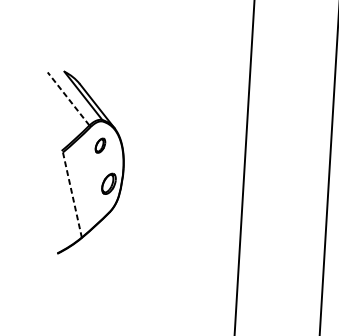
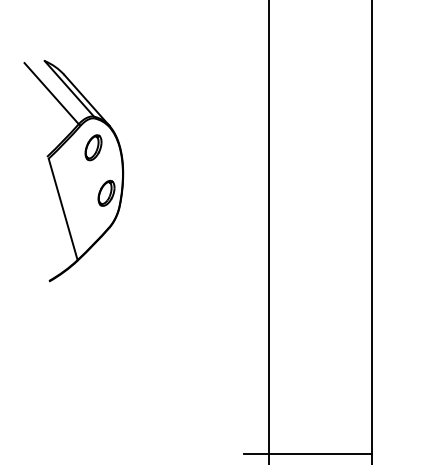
line: (68, 98) -> (51, 93), dashed -> solid
part: (100, 145) -> (93, 147), size x1.43
line: (72, 195) -> (63, 209), dashed -> solid

